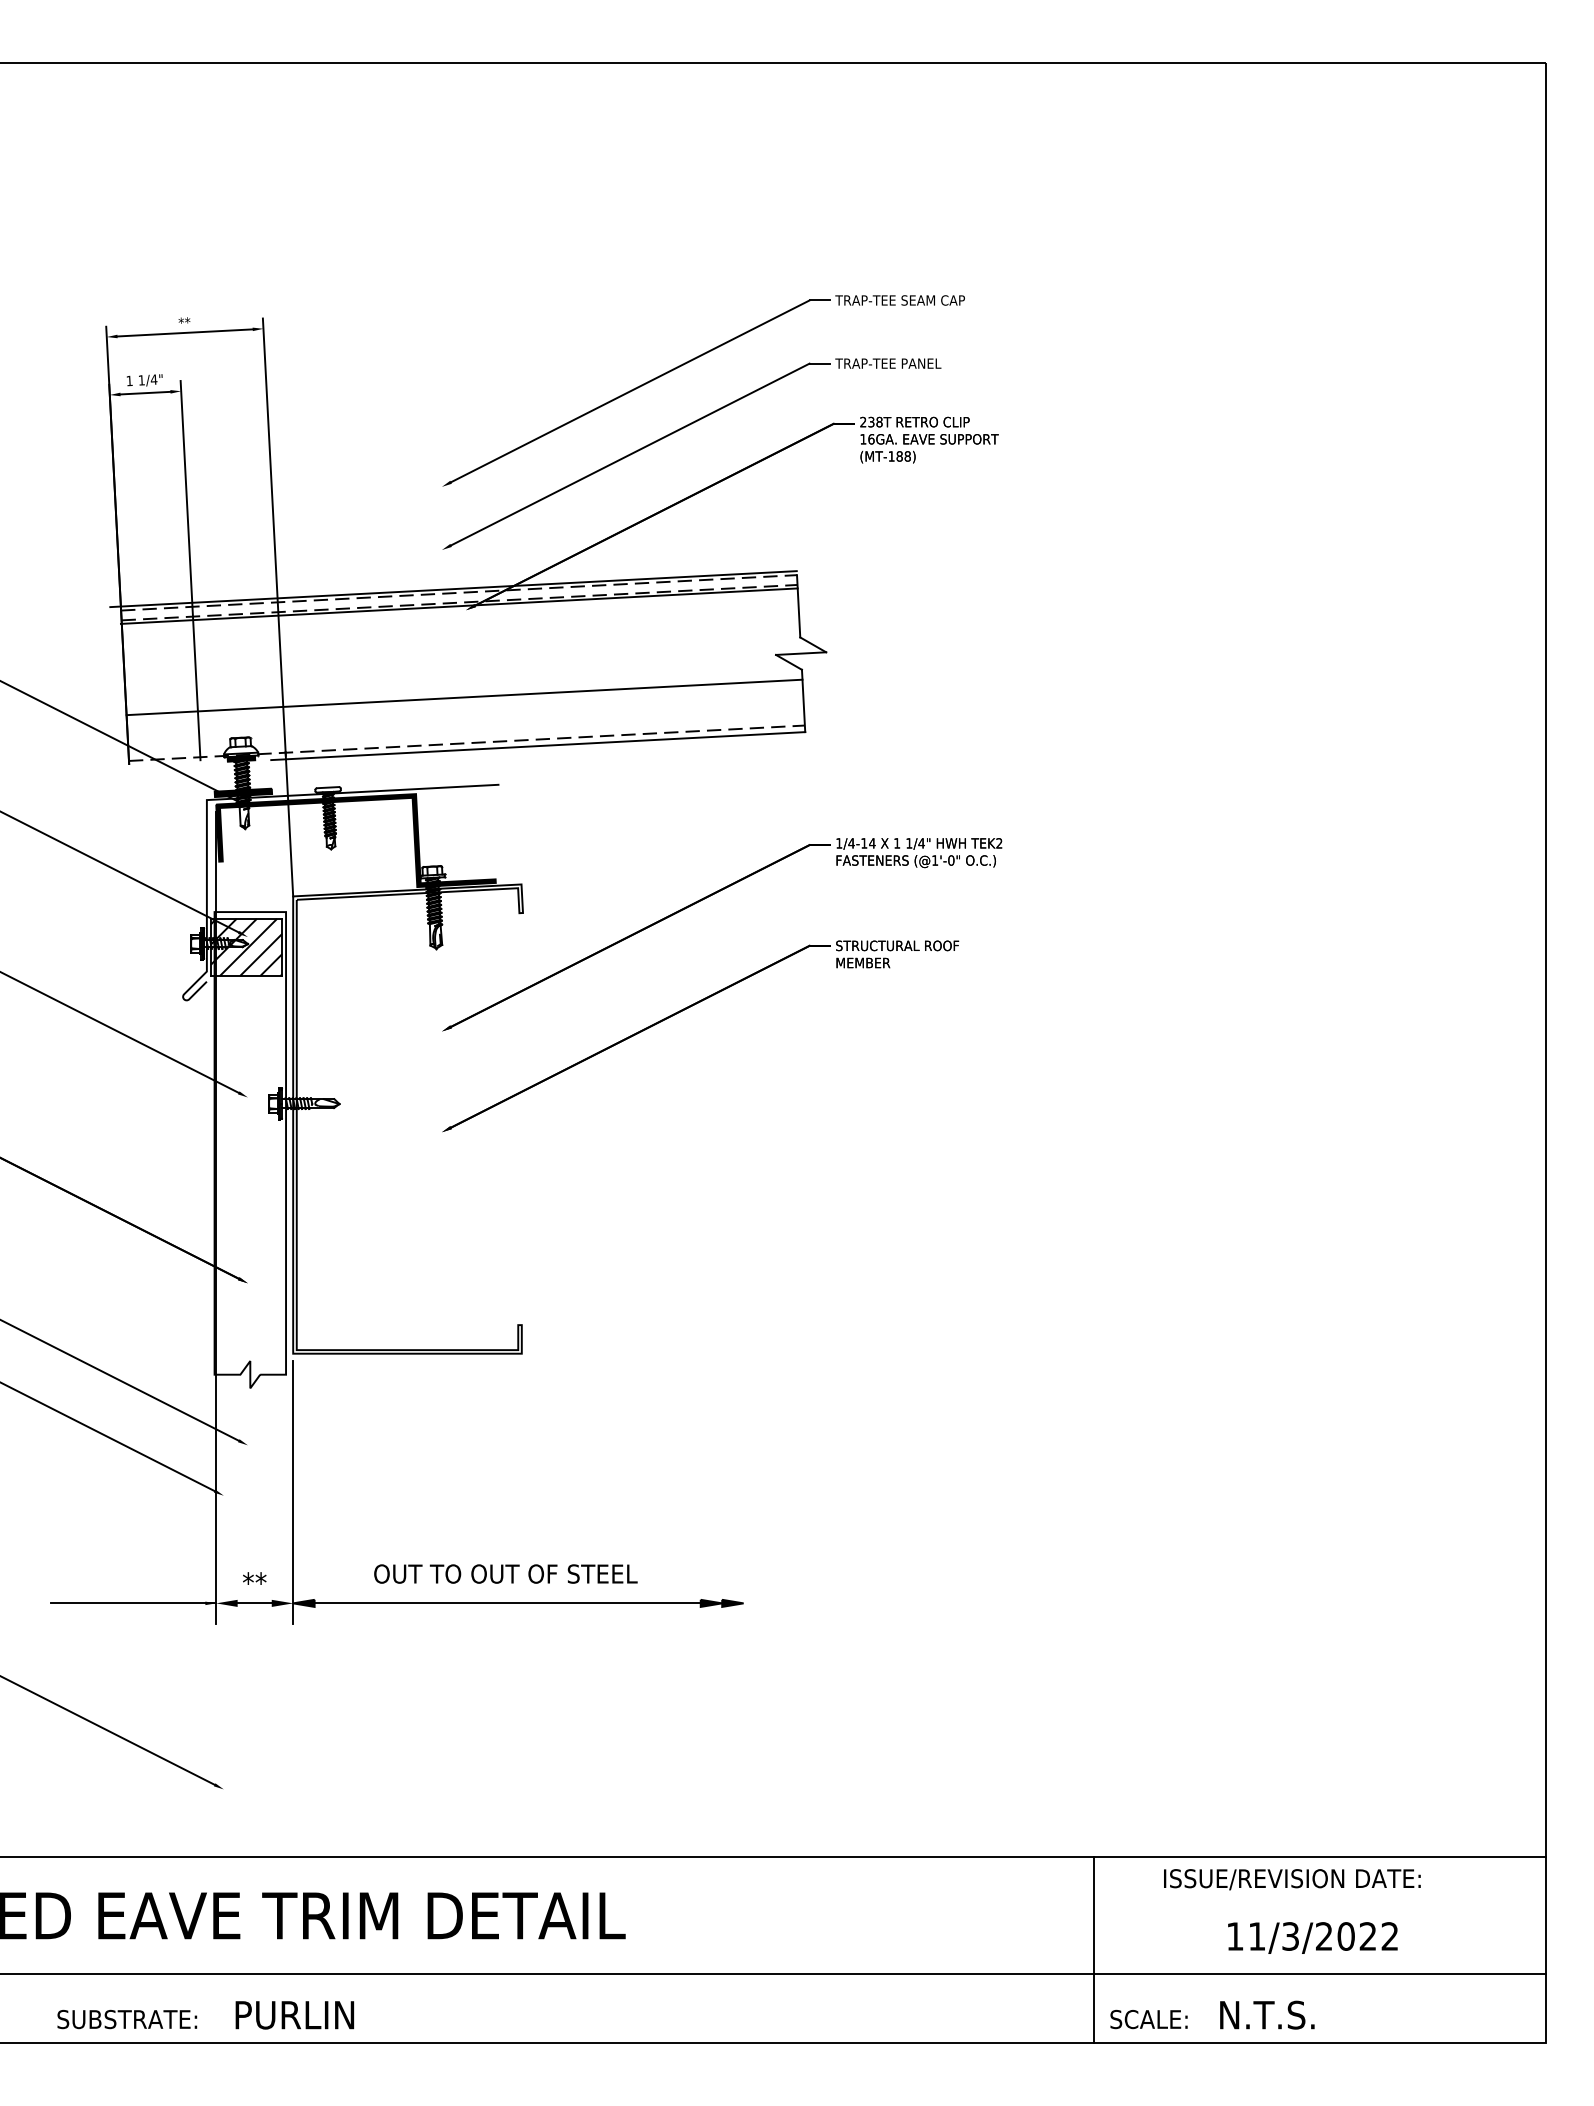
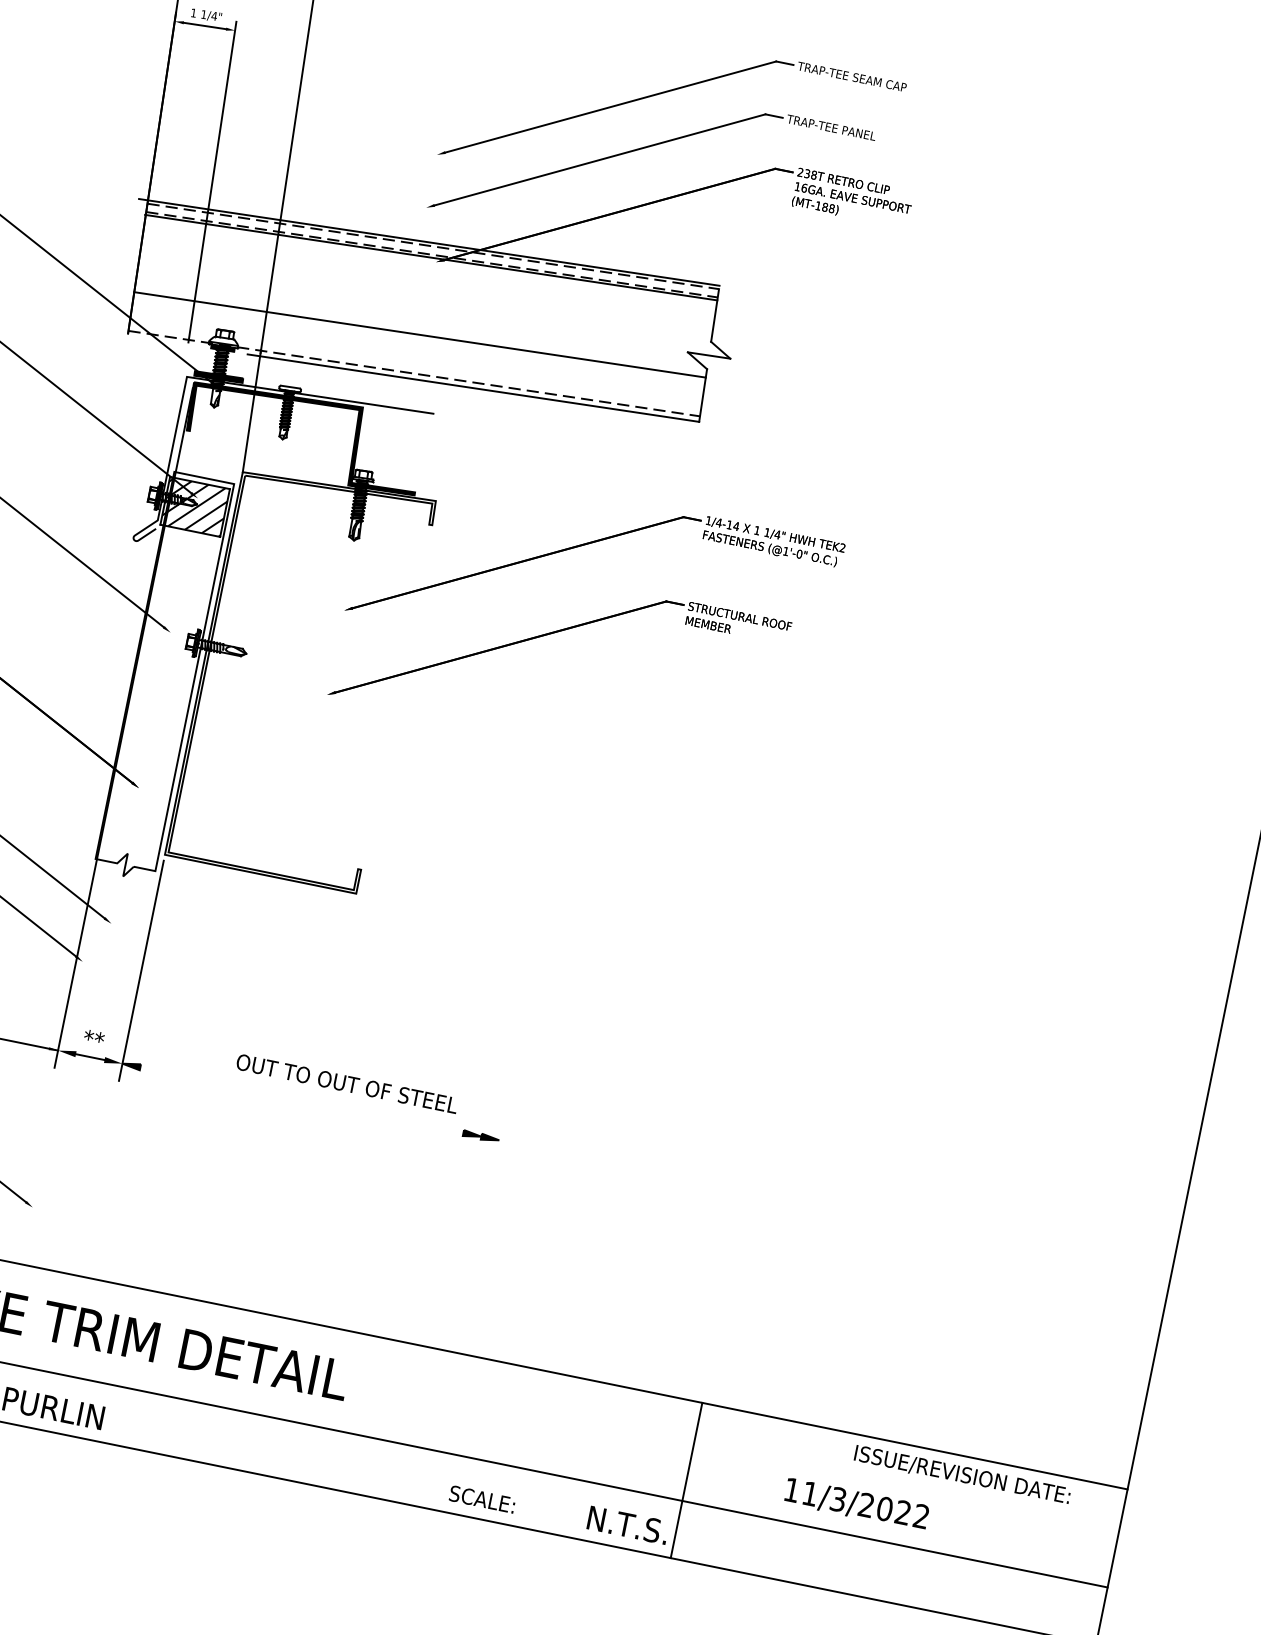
text: (505, 1573) -> (347, 1083), moved
line: (507, 1603) -> (301, 1100), removed
text: (1292, 1879) -> (962, 1475), moved
text: (1312, 1937) -> (856, 1504), moved
line: (1093, 1949) -> (686, 1479), moved
text: (1267, 2014) -> (628, 1524), moved
text: (1148, 2019) -> (481, 1499), moved

